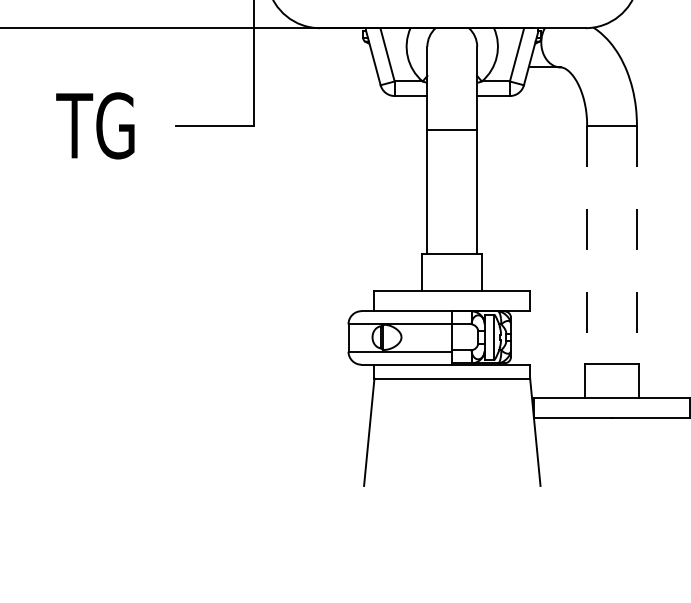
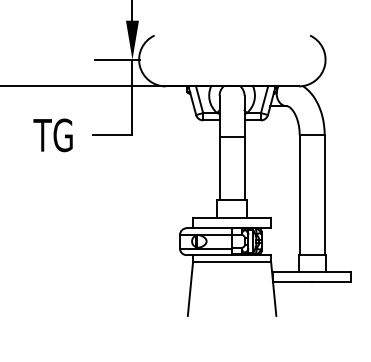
line: (586, 245) -> (299, 195), dashed -> solid
line: (636, 245) -> (324, 195), dashed -> solid

